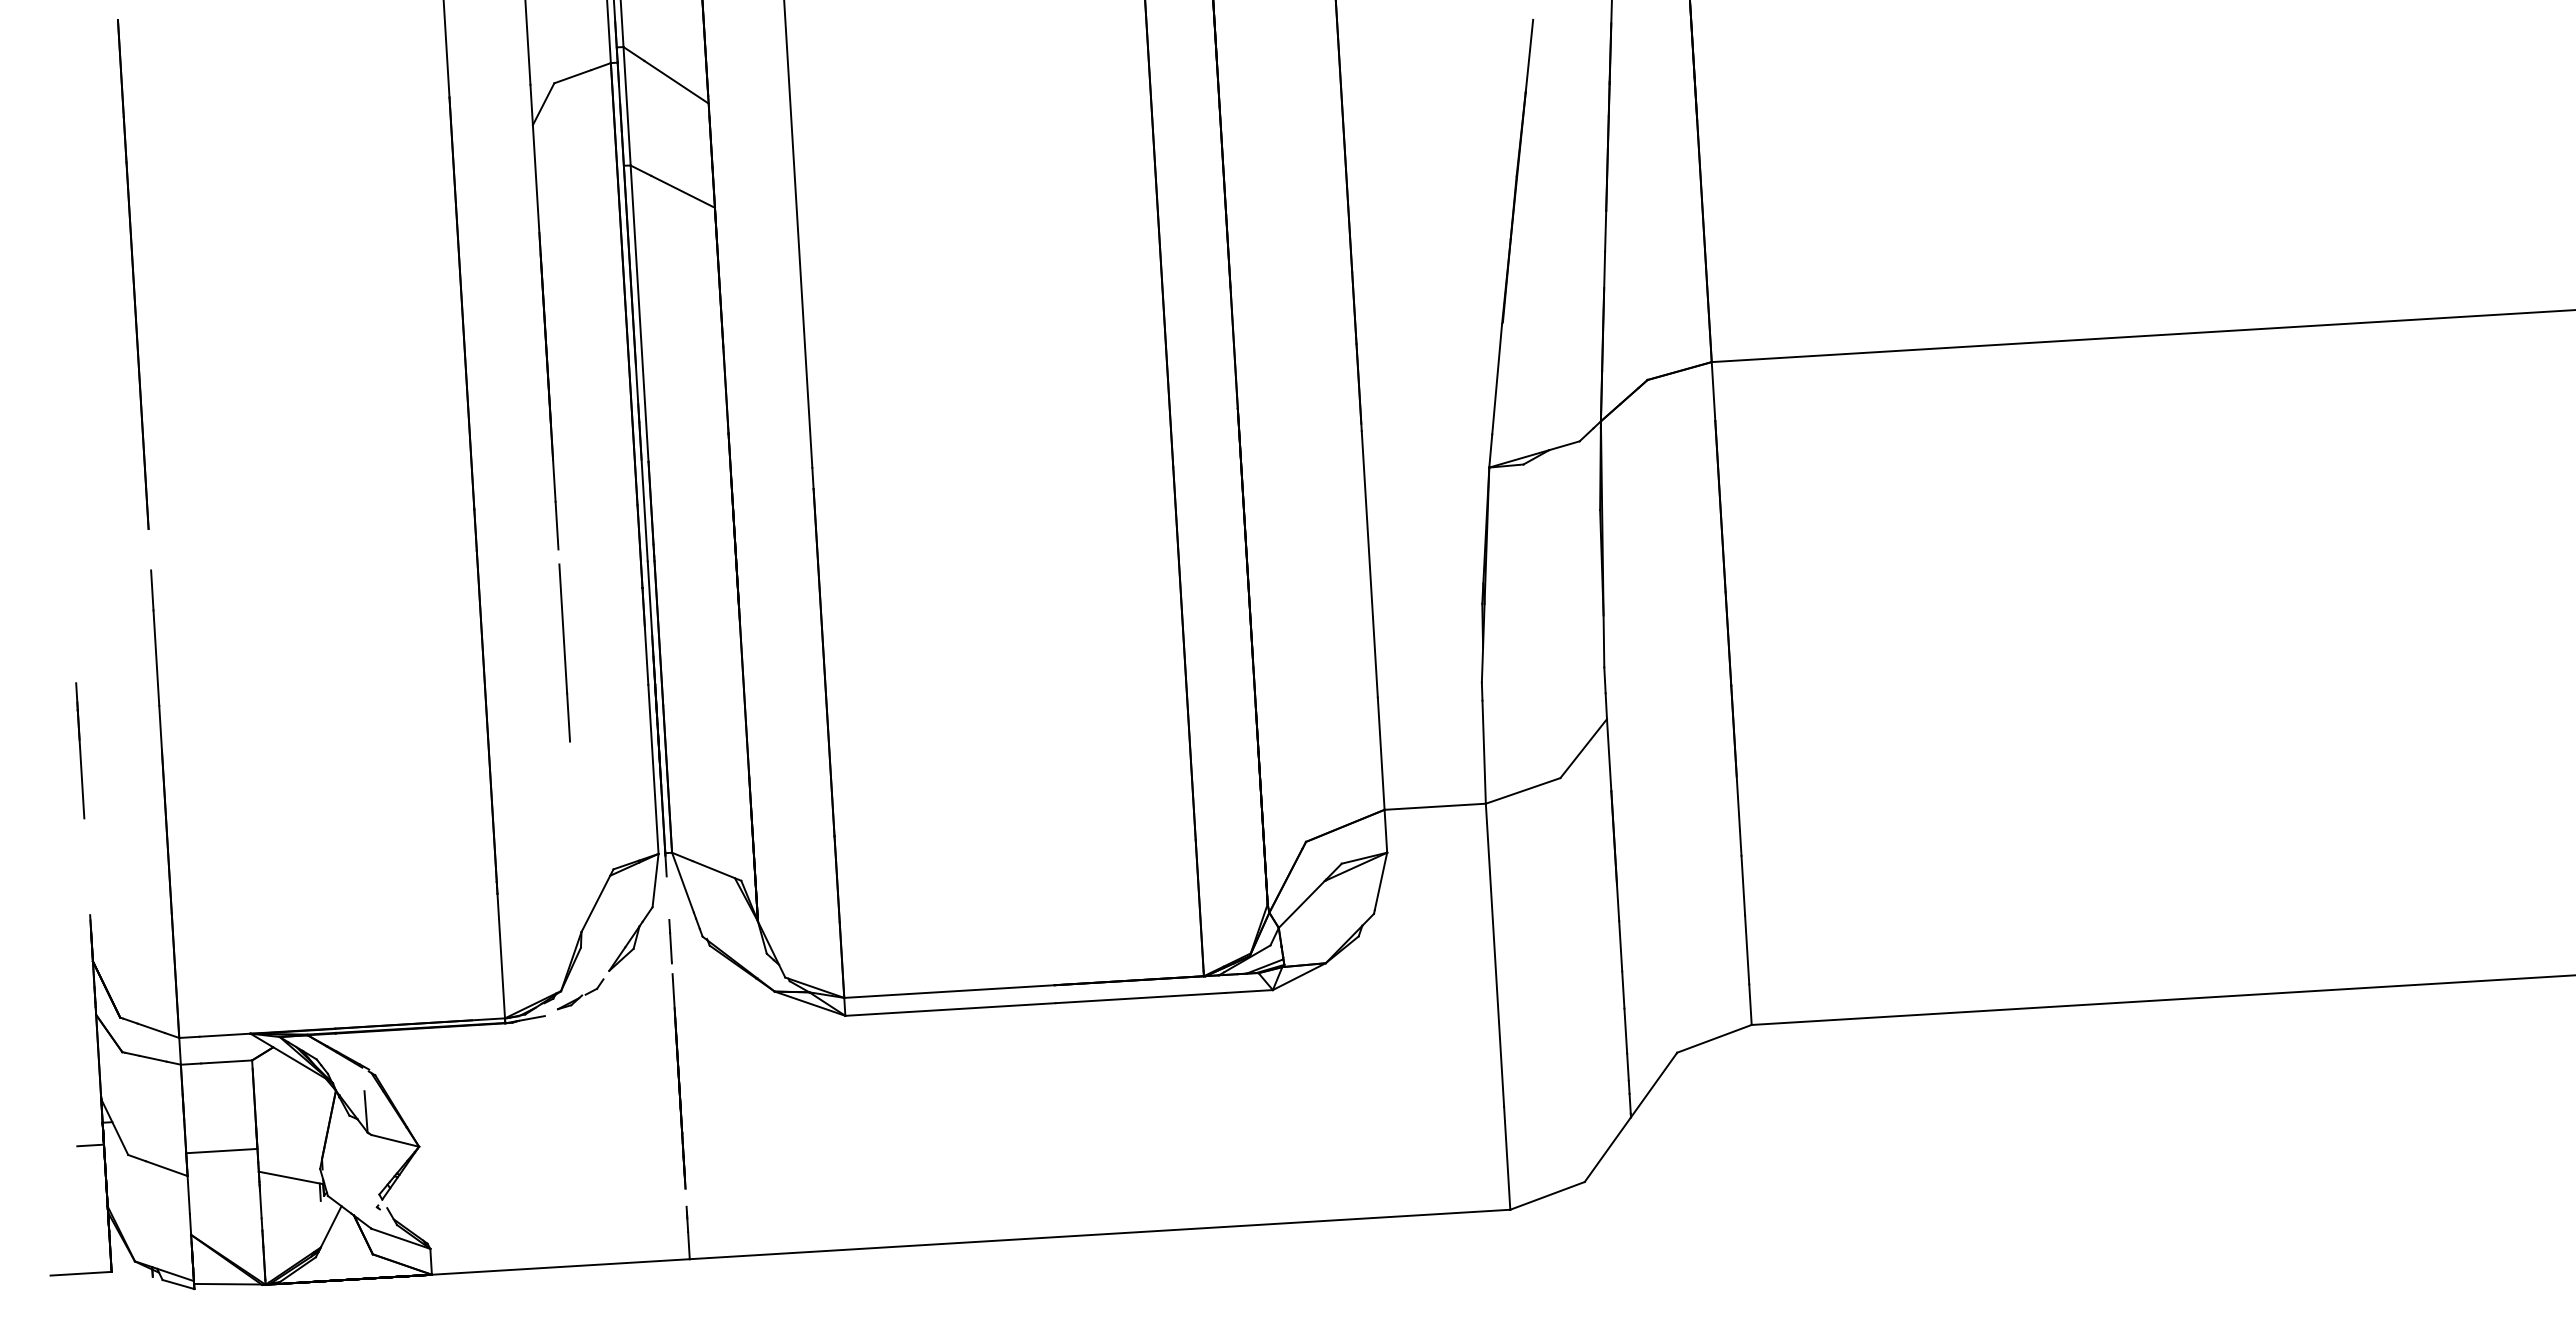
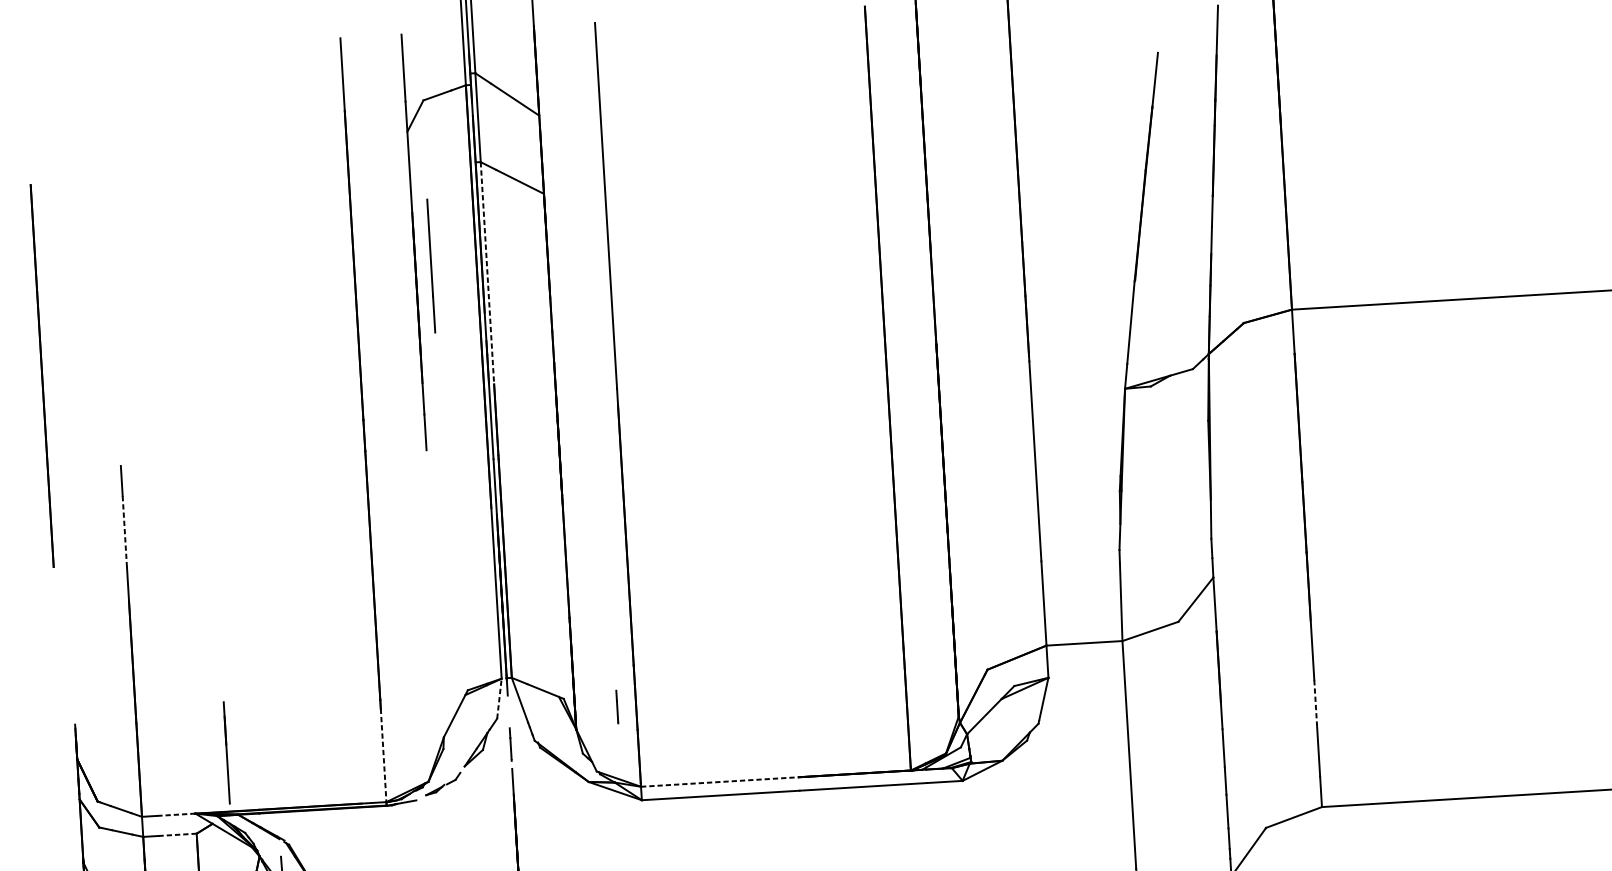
line: (133, 274) -> (42, 375), moved
line: (639, 314) -> (487, 273), solid -> dashed
line: (564, 652) -> (431, 265), moved
line: (156, 658) -> (124, 532), solid -> dashed
line: (80, 750) -> (226, 752), moved
line: (655, 880) -> (499, 698), solid -> dashed
line: (1743, 885) -> (1315, 702), solid -> dashed
line: (812, 891) -> (617, 706), added
line: (501, 956) -> (383, 755), solid -> dashed
line: (949, 991) -> (719, 781), solid -> dashed
line: (225, 1035) -> (176, 814), solid -> dashed
line: (226, 1061) -> (177, 834), solid -> dashed

